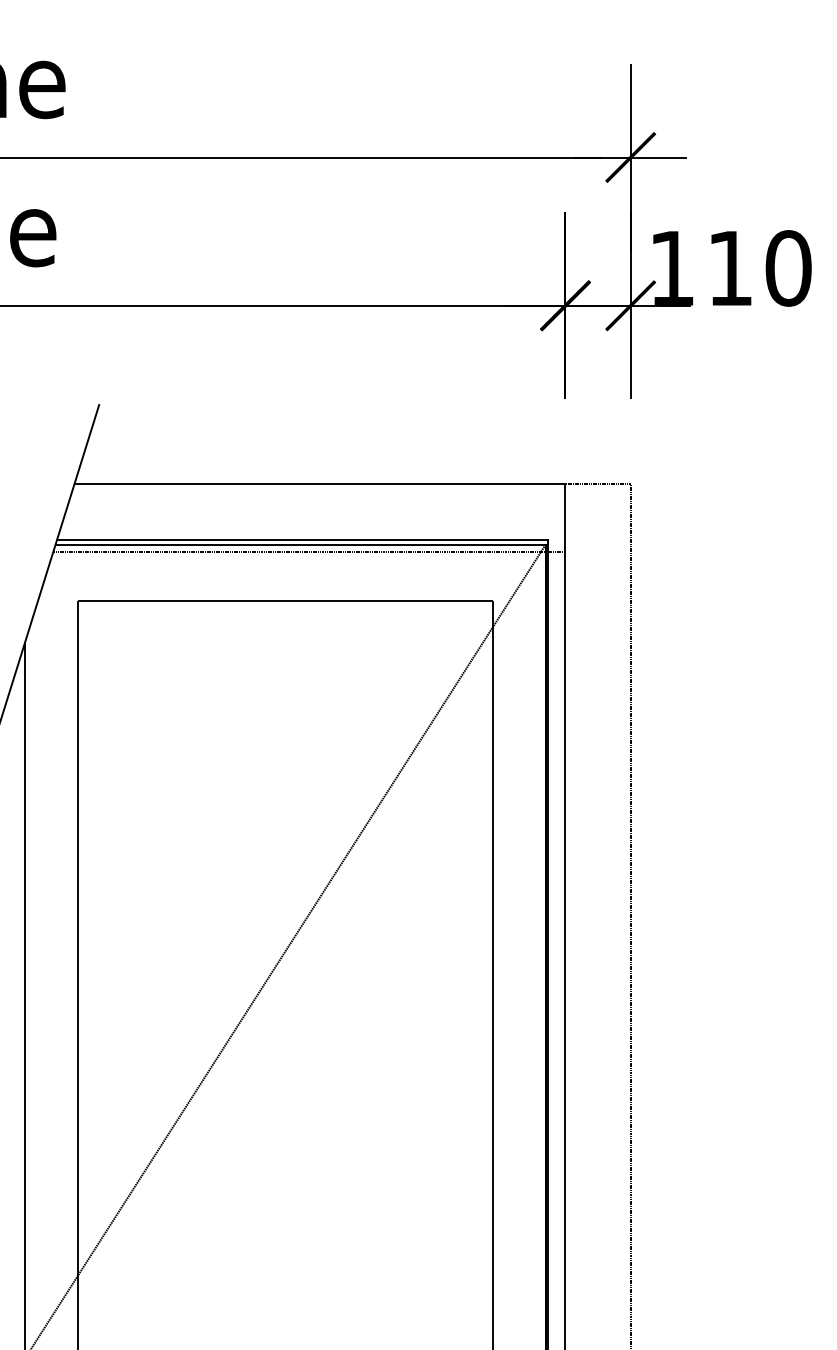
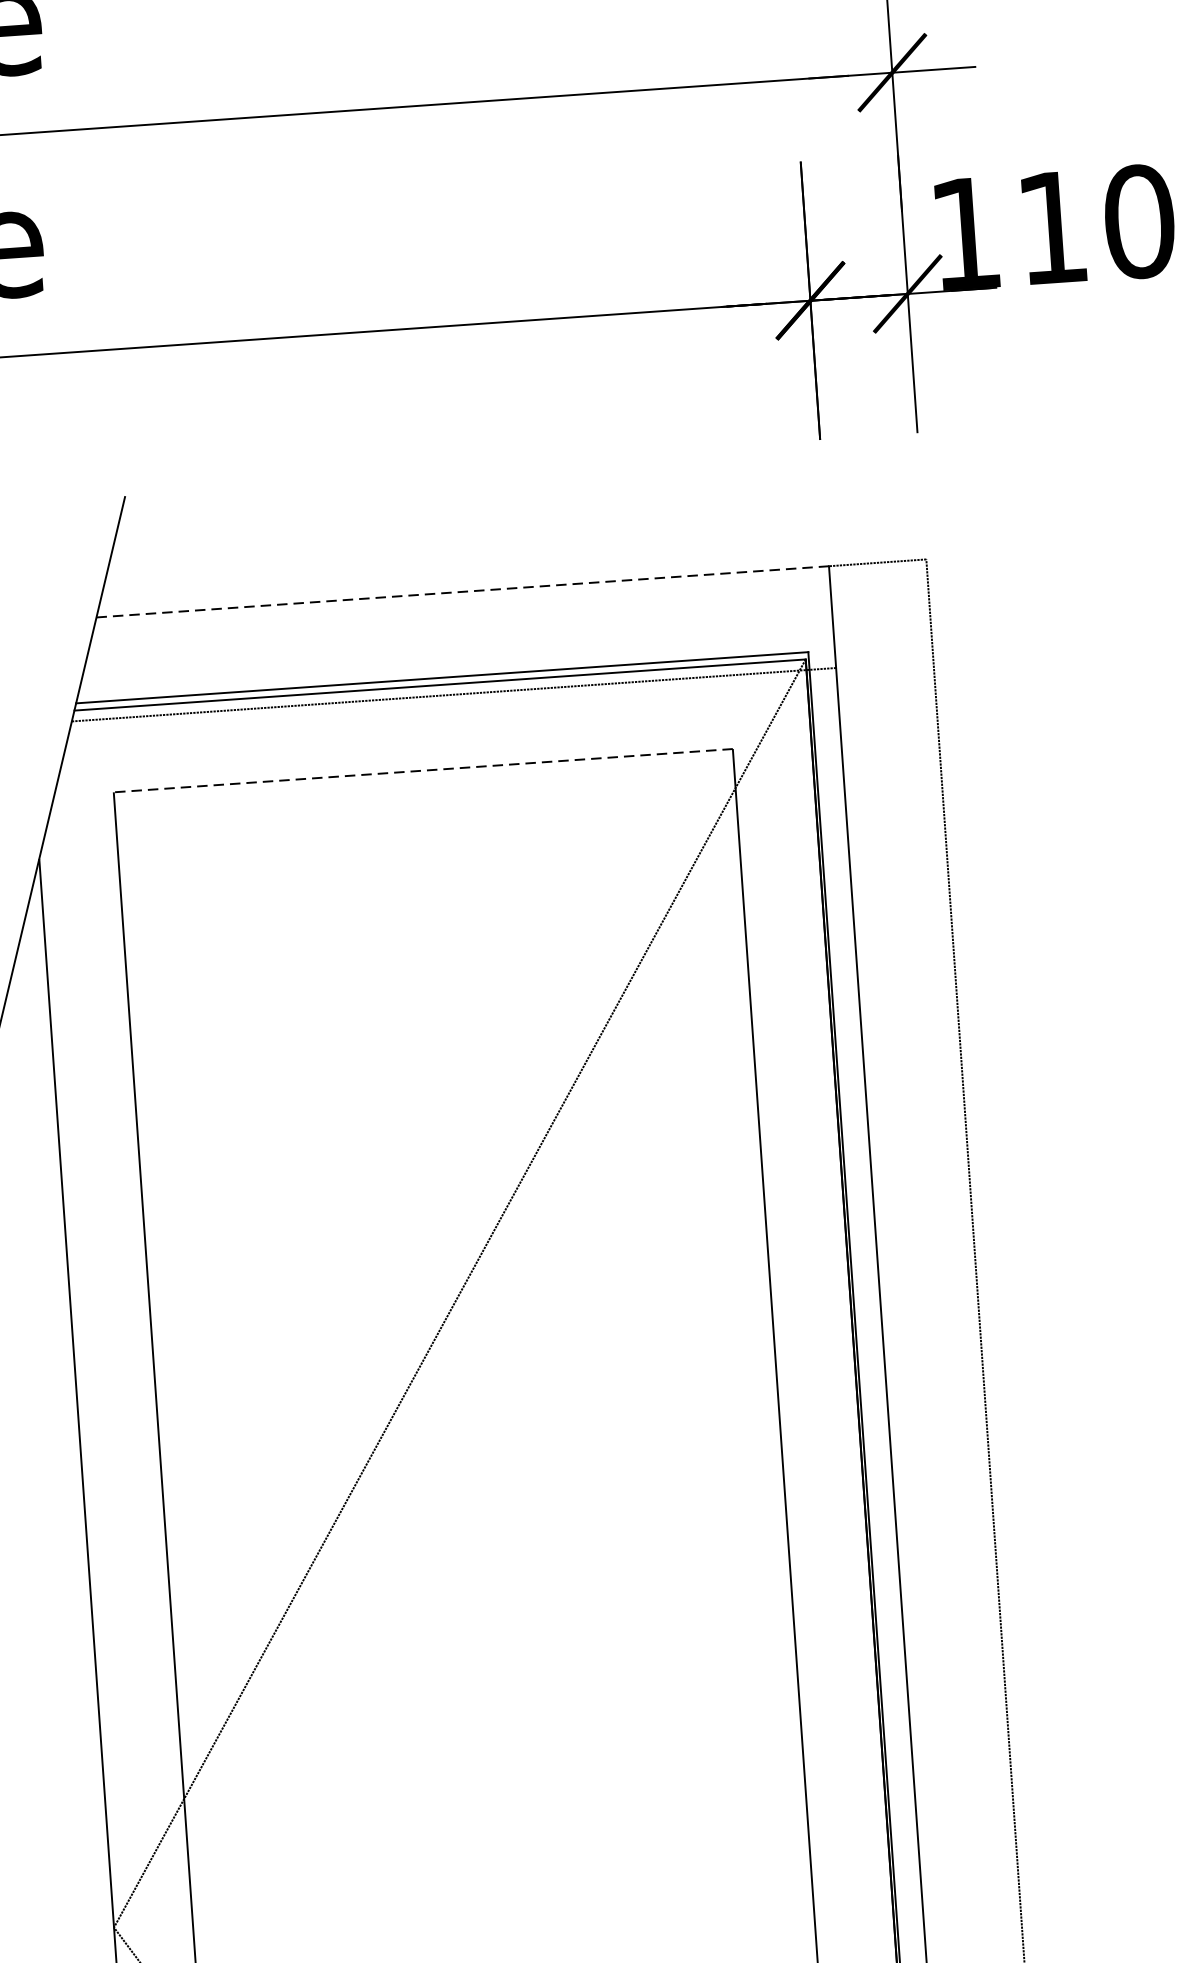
line: (320, 483) -> (463, 591), solid -> dashed
line: (284, 601) -> (421, 771), solid -> dashed

